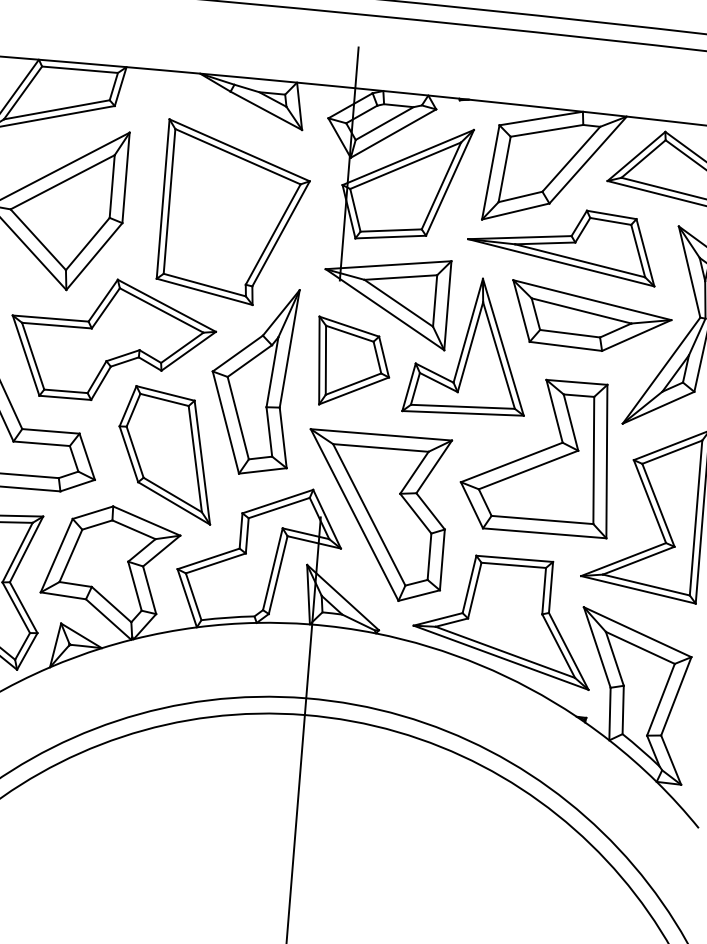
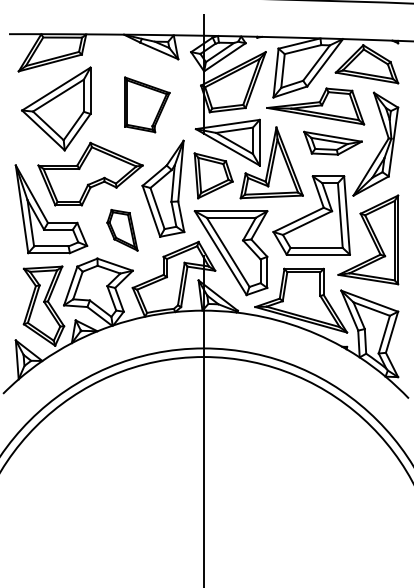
part: (235, 213) -> (147, 104), size x0.6
part: (589, 318) -> (332, 143), size x0.7
part: (166, 455) -> (122, 230), size x0.6

